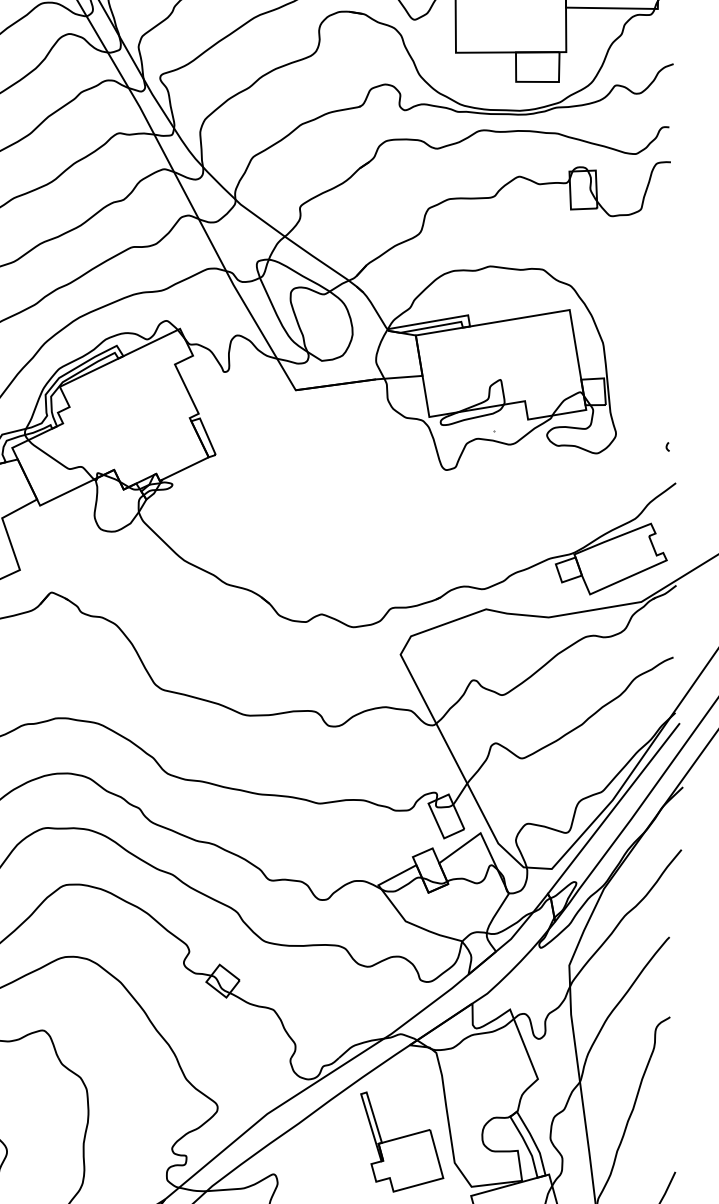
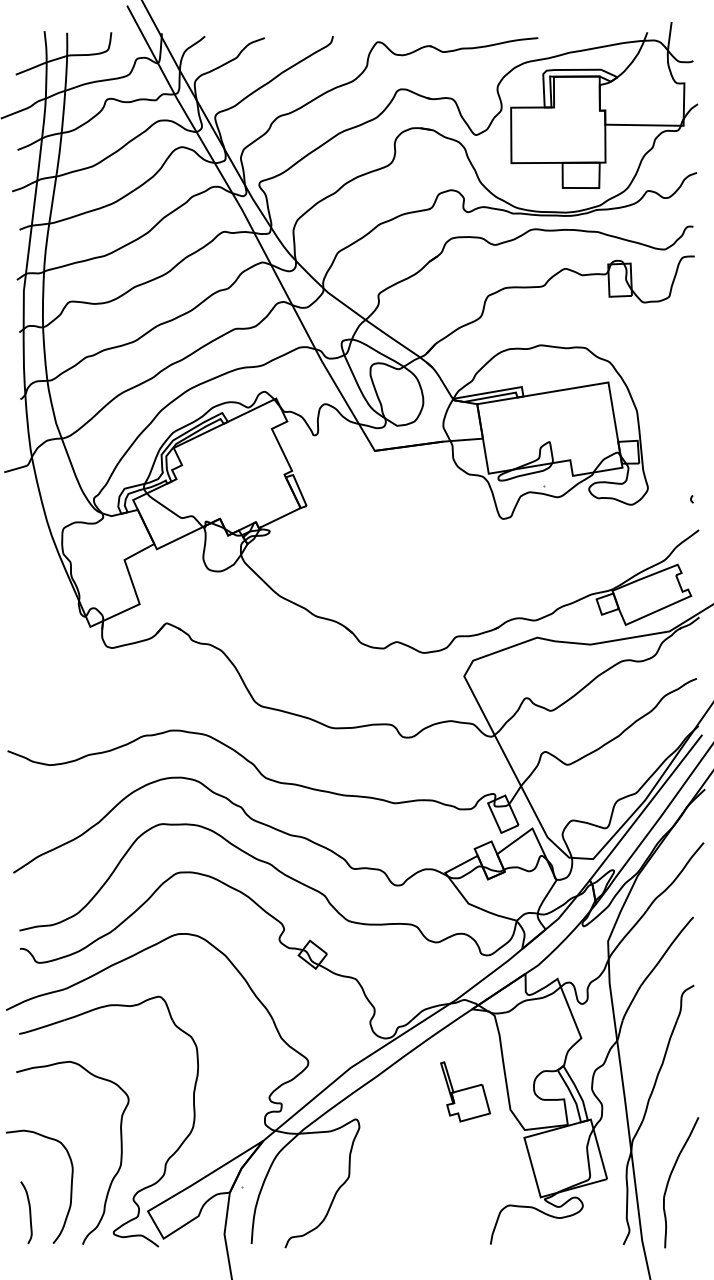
part: (402, 1141) -> (465, 1091), size x0.7

